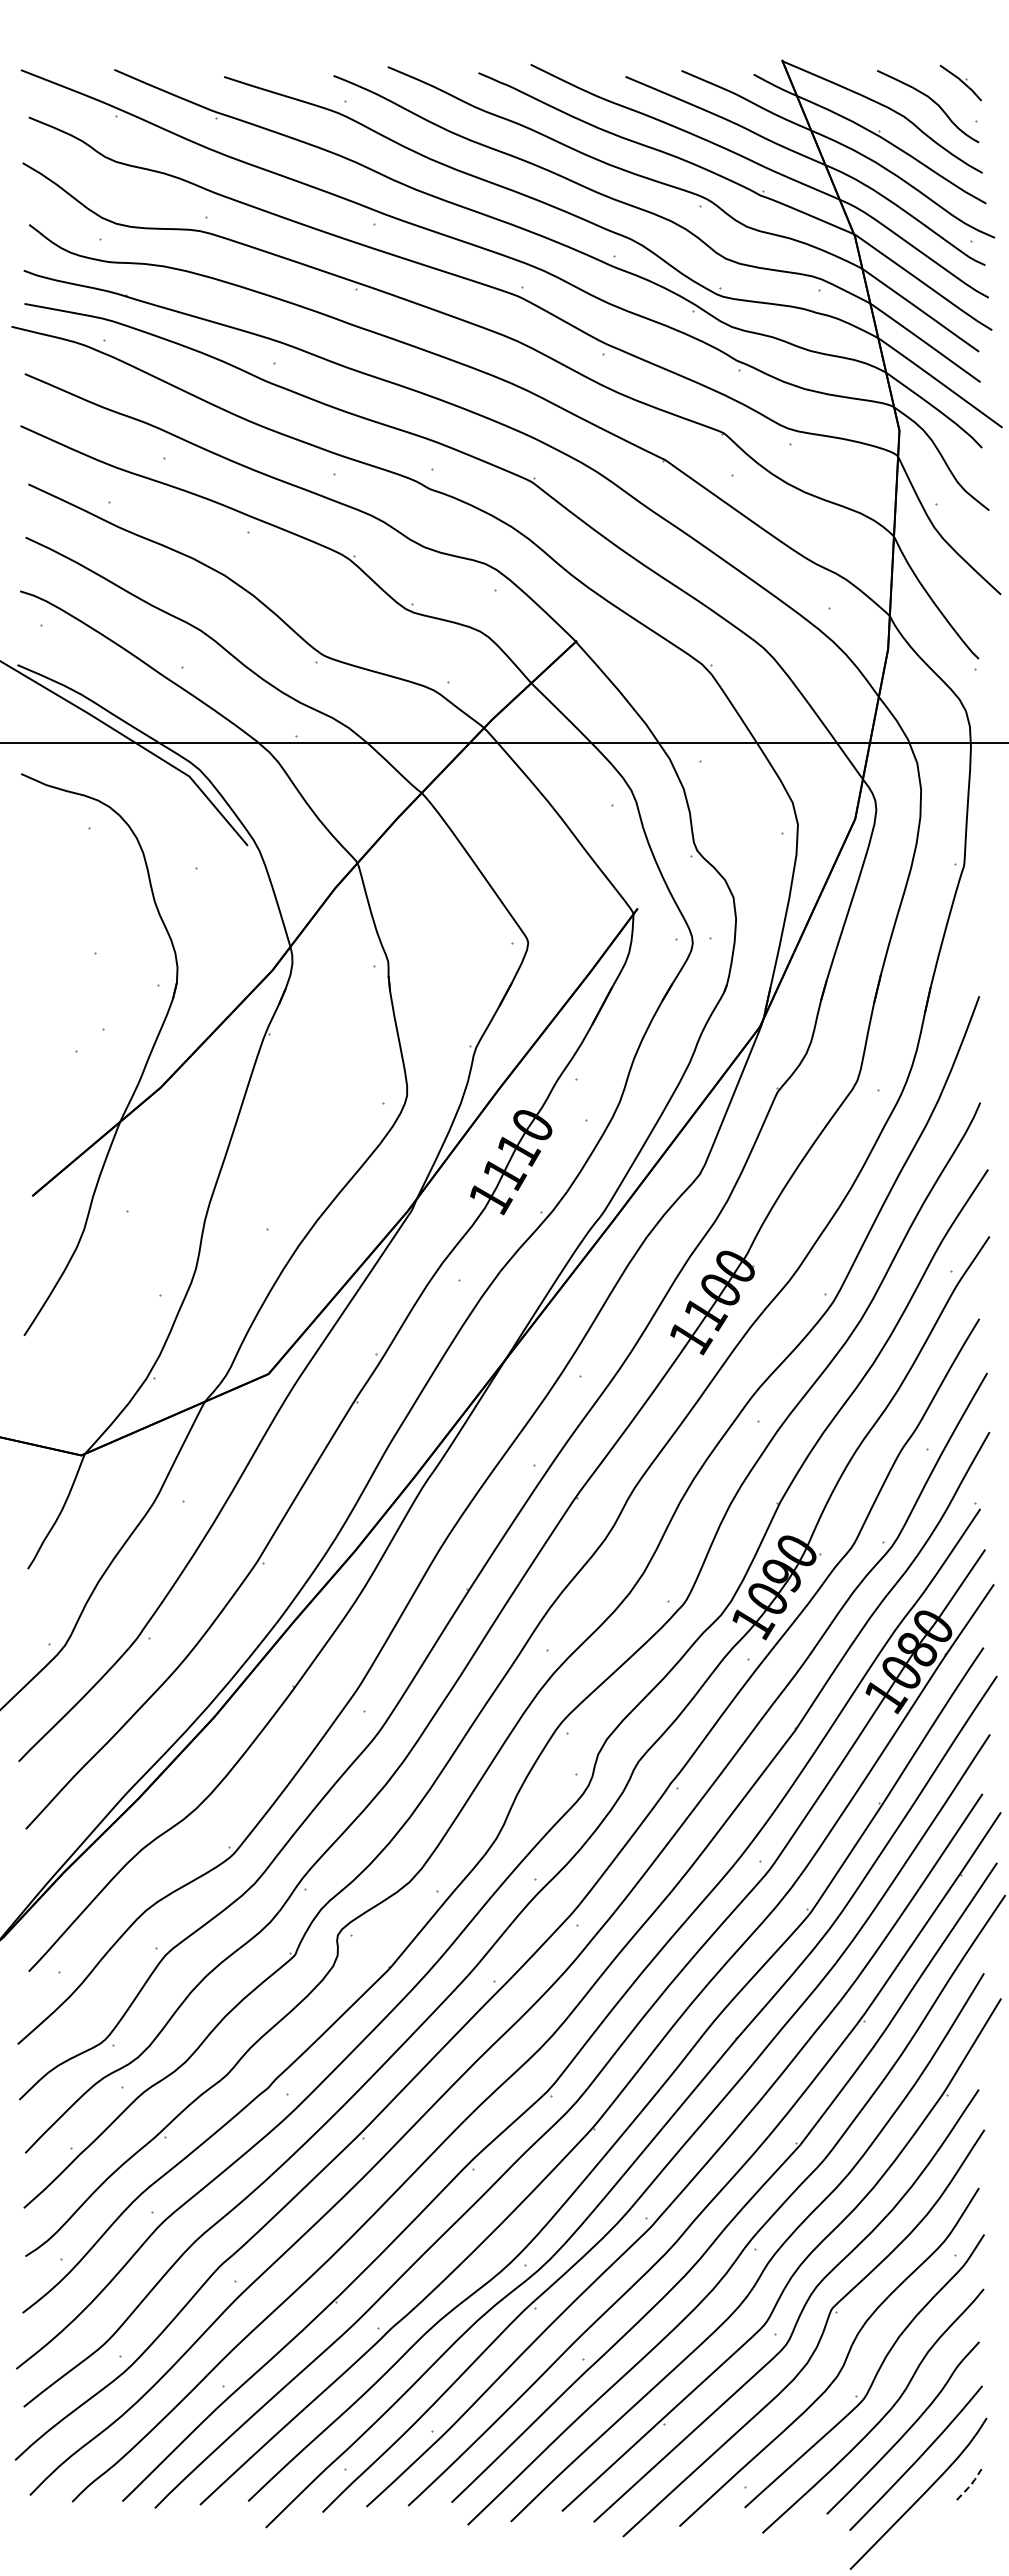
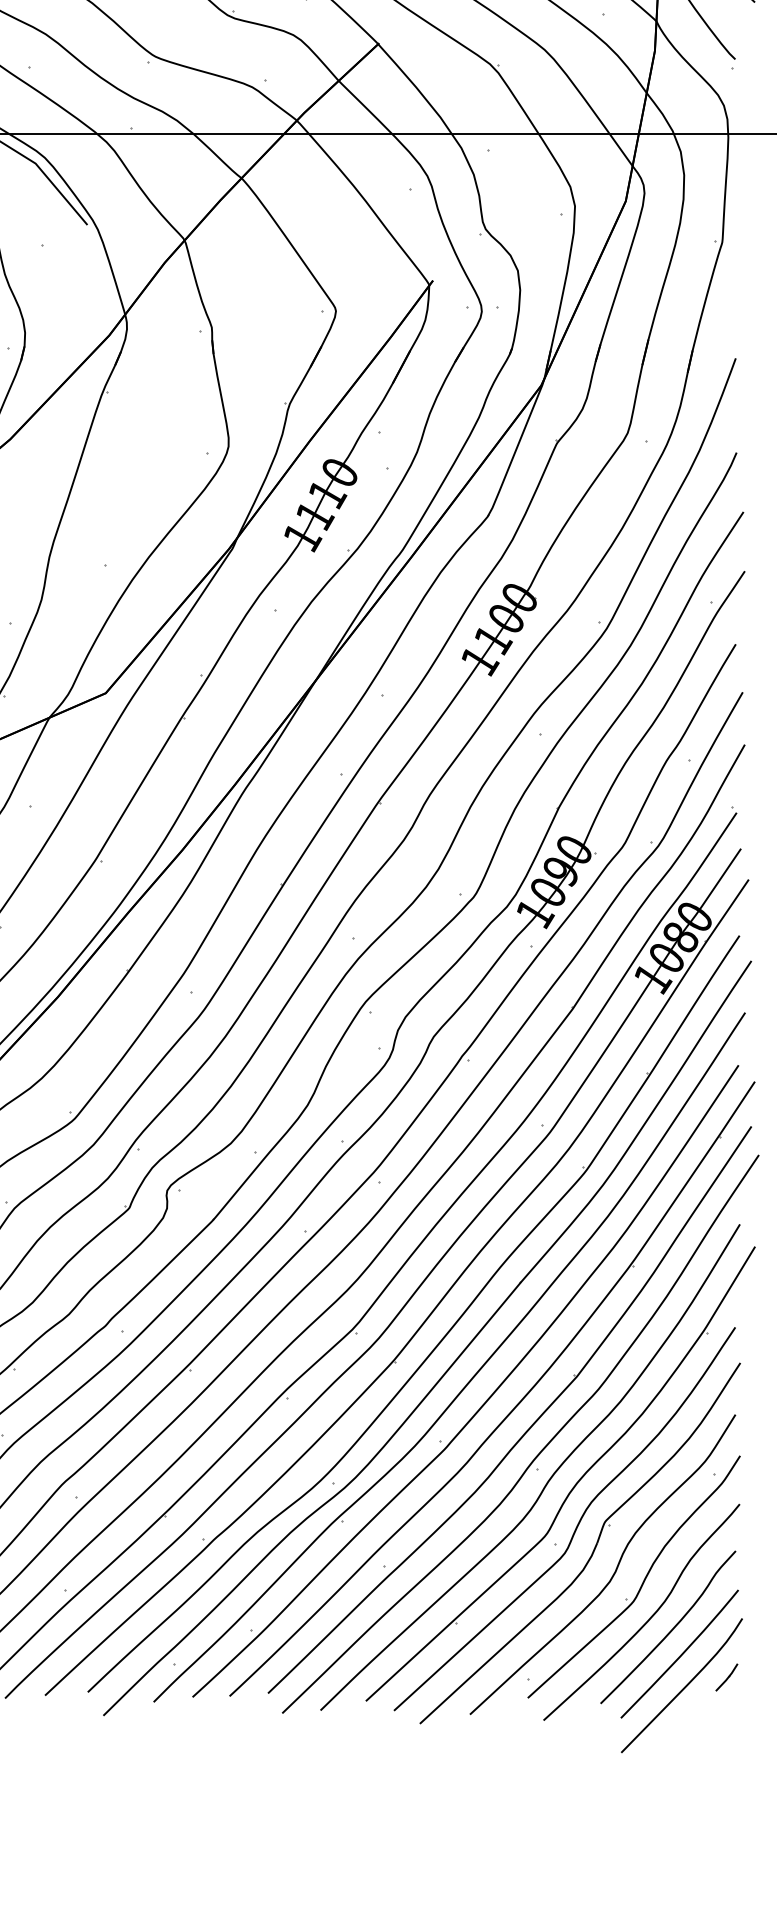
line: (970, 2484) -> (727, 1677), dashed -> solid

